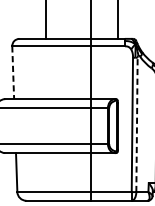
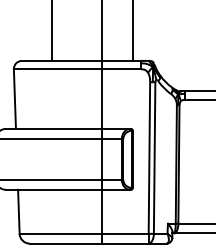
line: (12, 73) -> (14, 99), dashed -> solid
line: (136, 125) -> (154, 158), dashed -> solid

